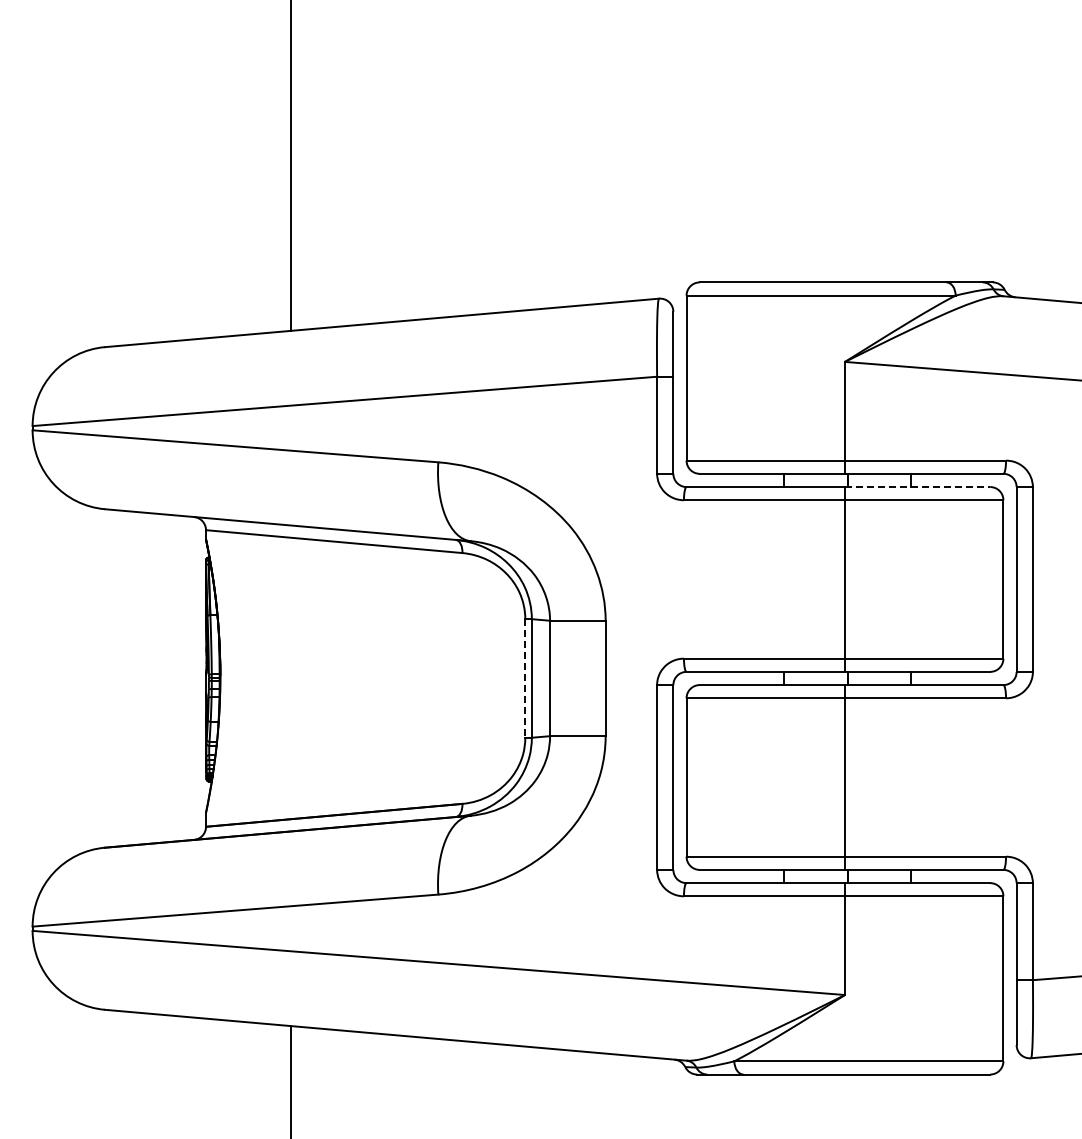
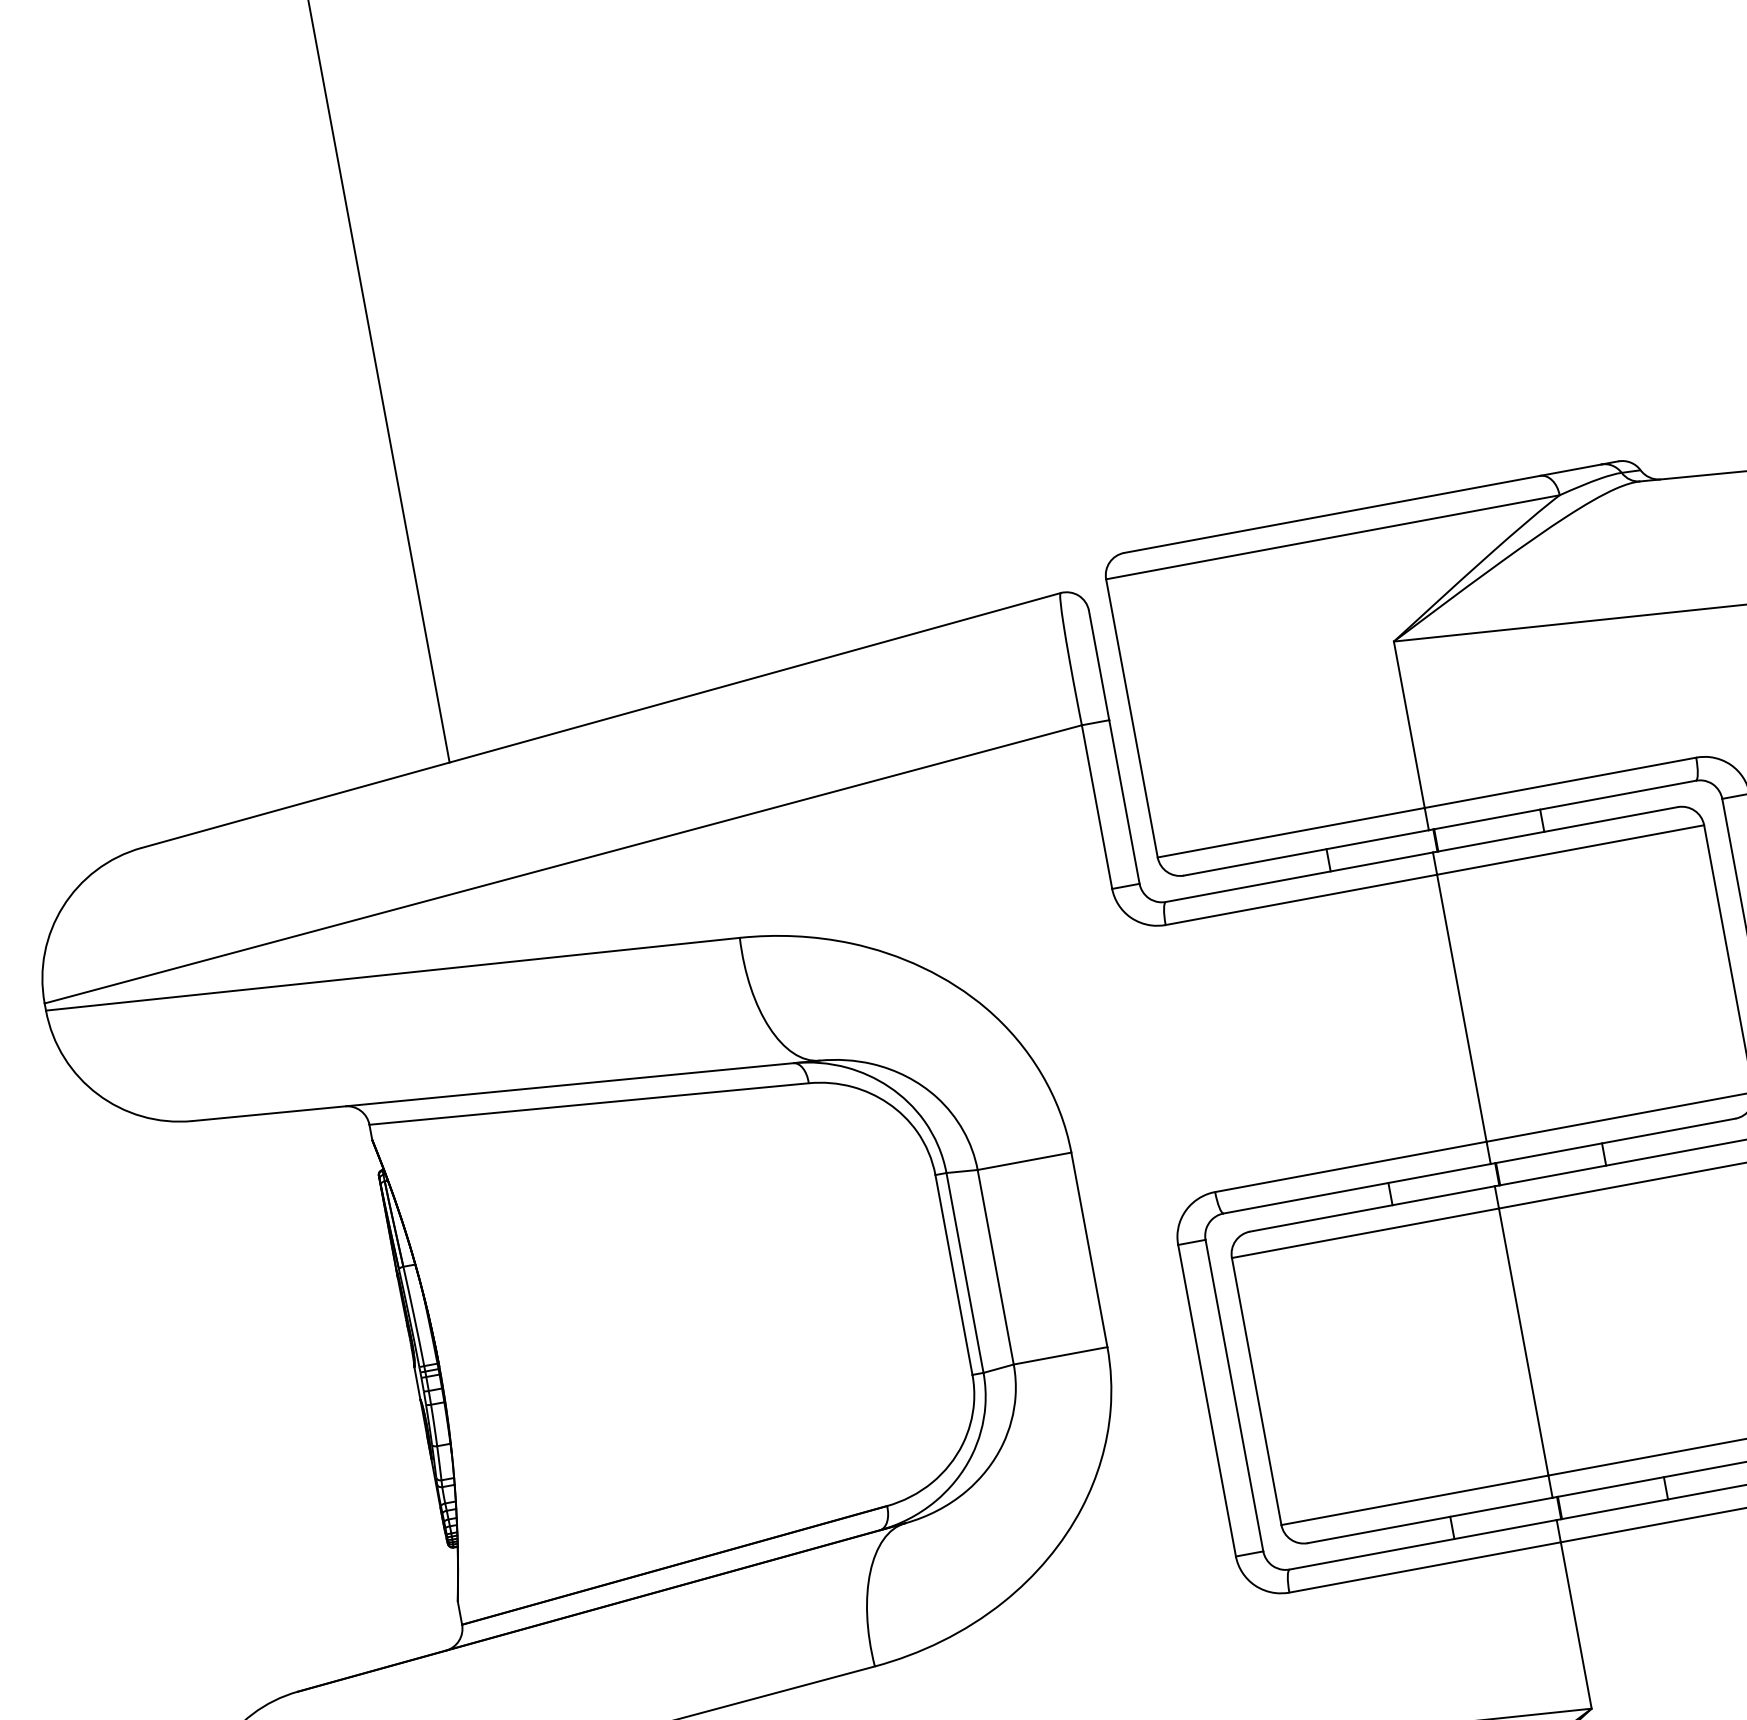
line: (917, 487) -> (1555, 830), dashed -> solid
line: (525, 678) -> (954, 1274), dashed -> solid

